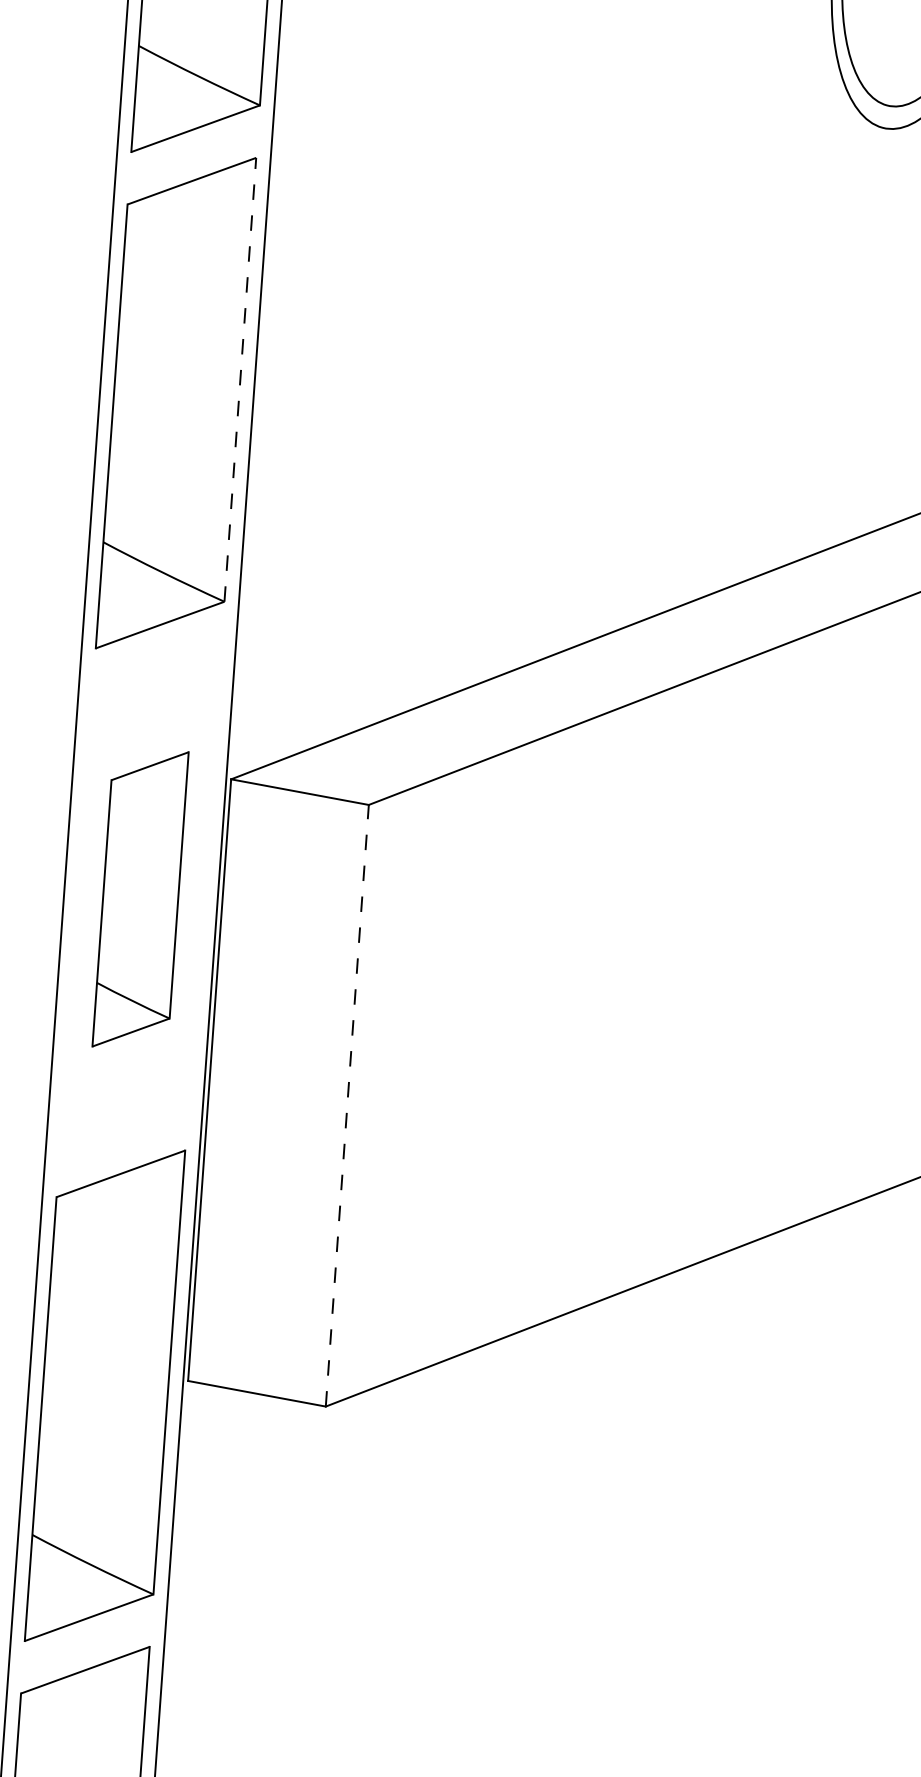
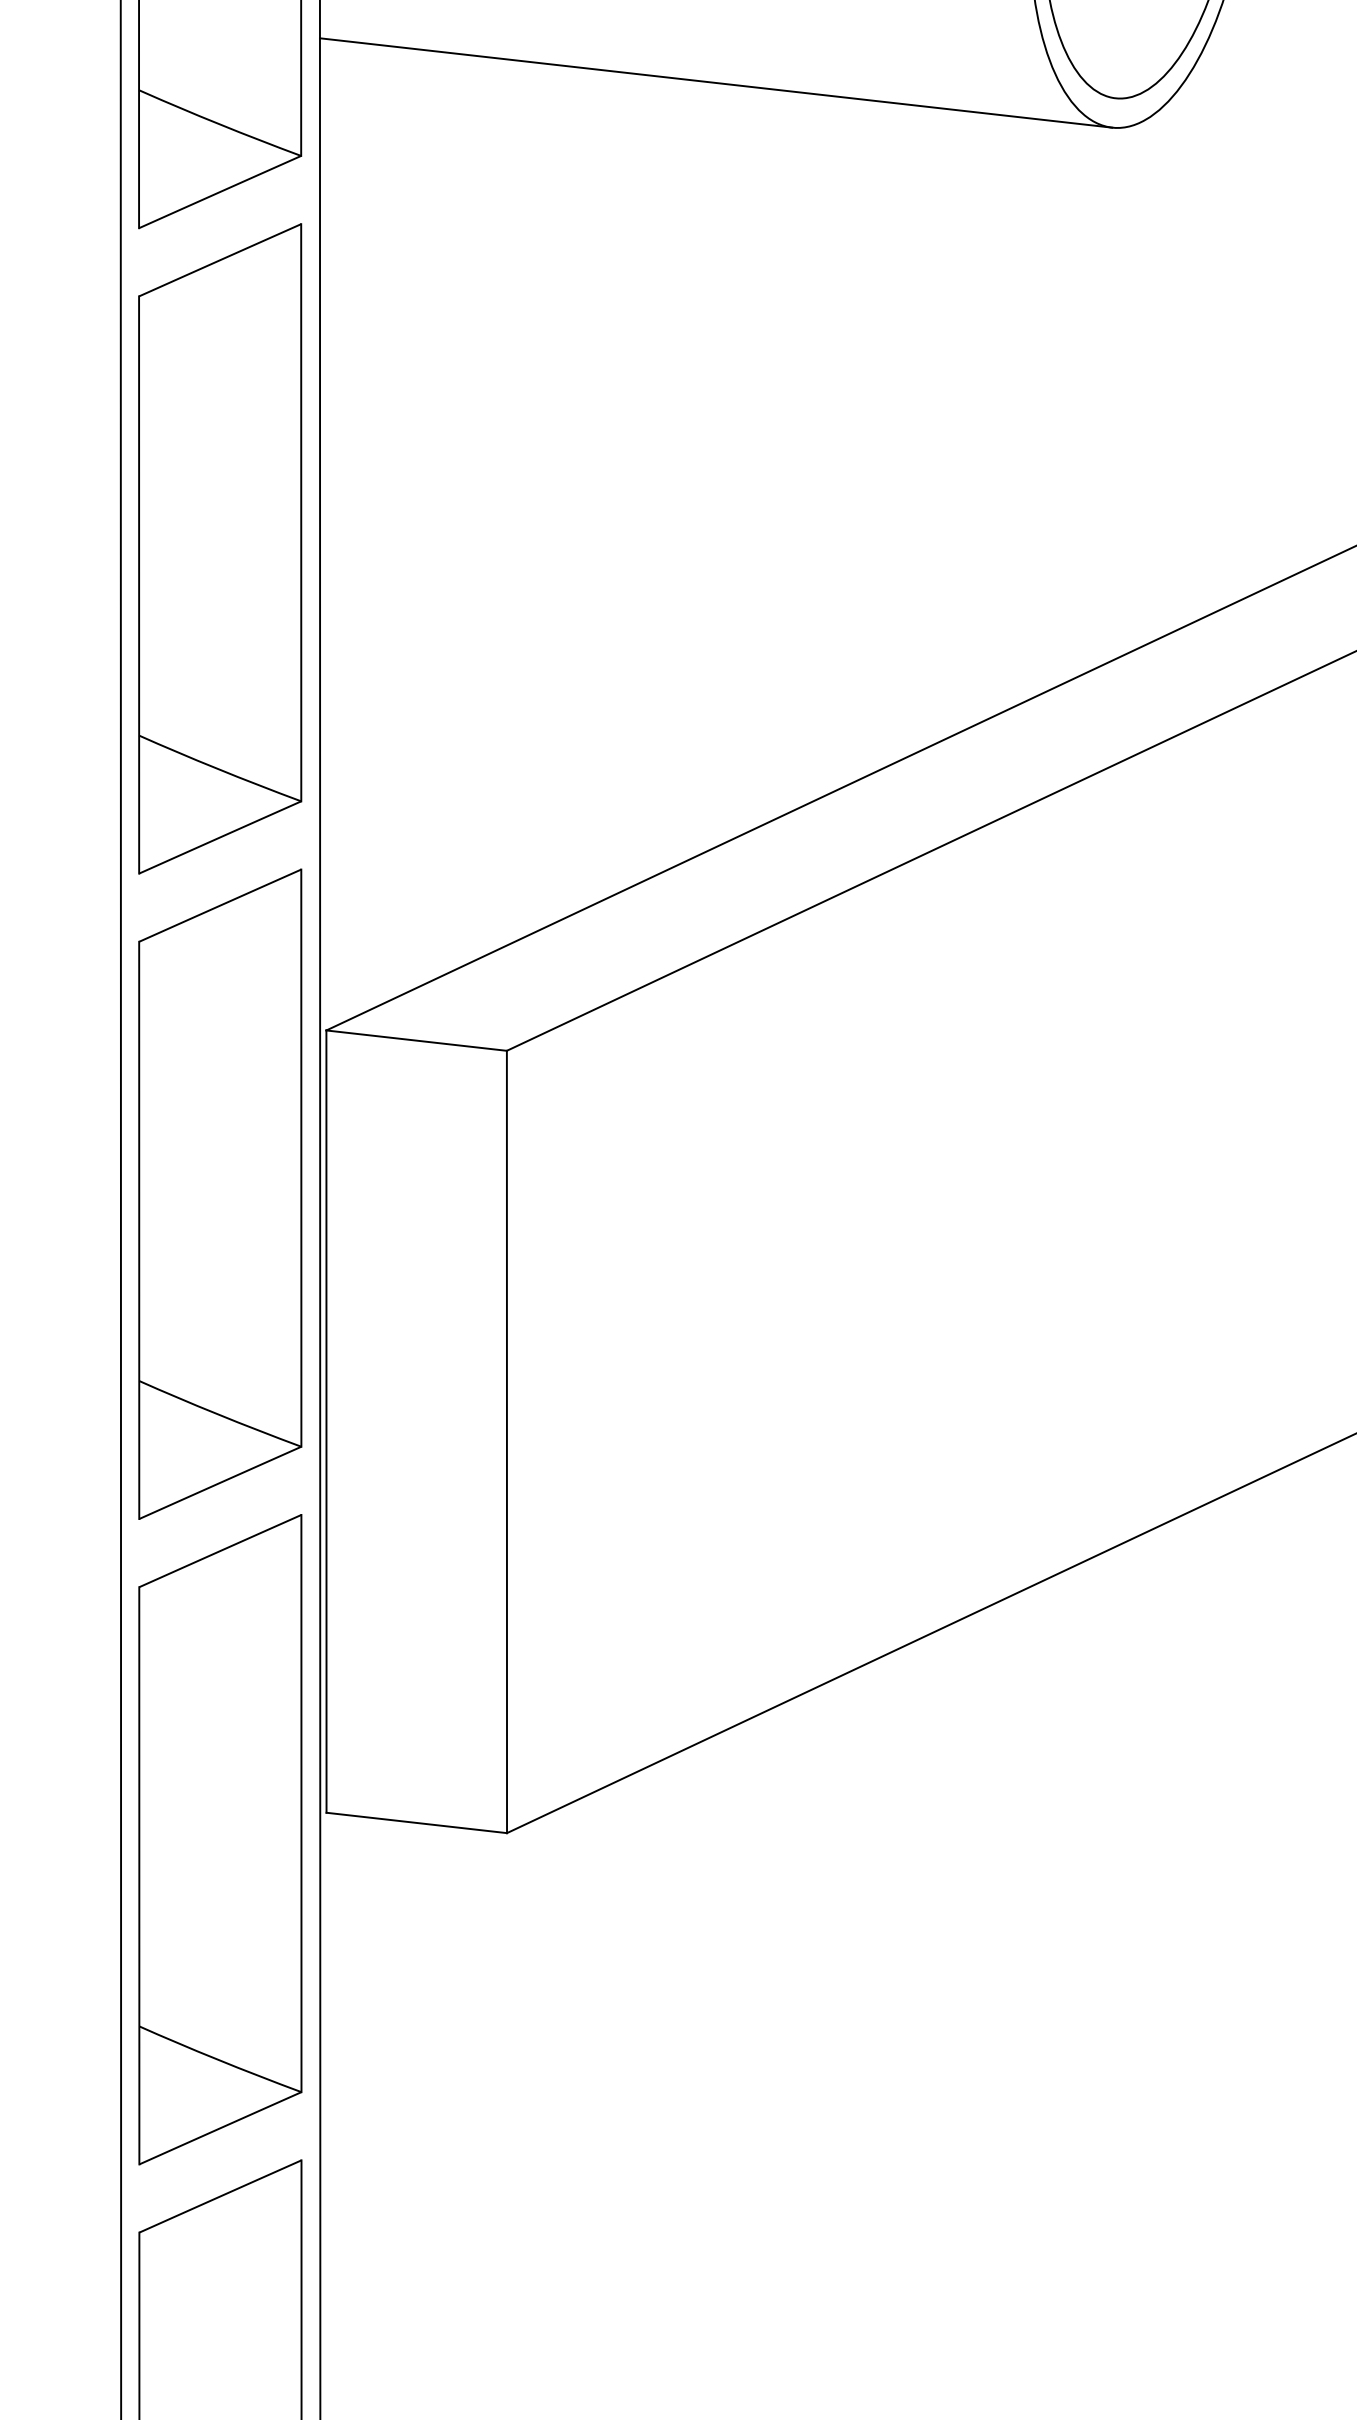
line: (582, 71) -> (715, 82), added
line: (240, 379) -> (301, 512), dashed -> solid
part: (140, 898) -> (220, 1193), size x1.67
line: (347, 1105) -> (506, 1441), dashed -> solid

